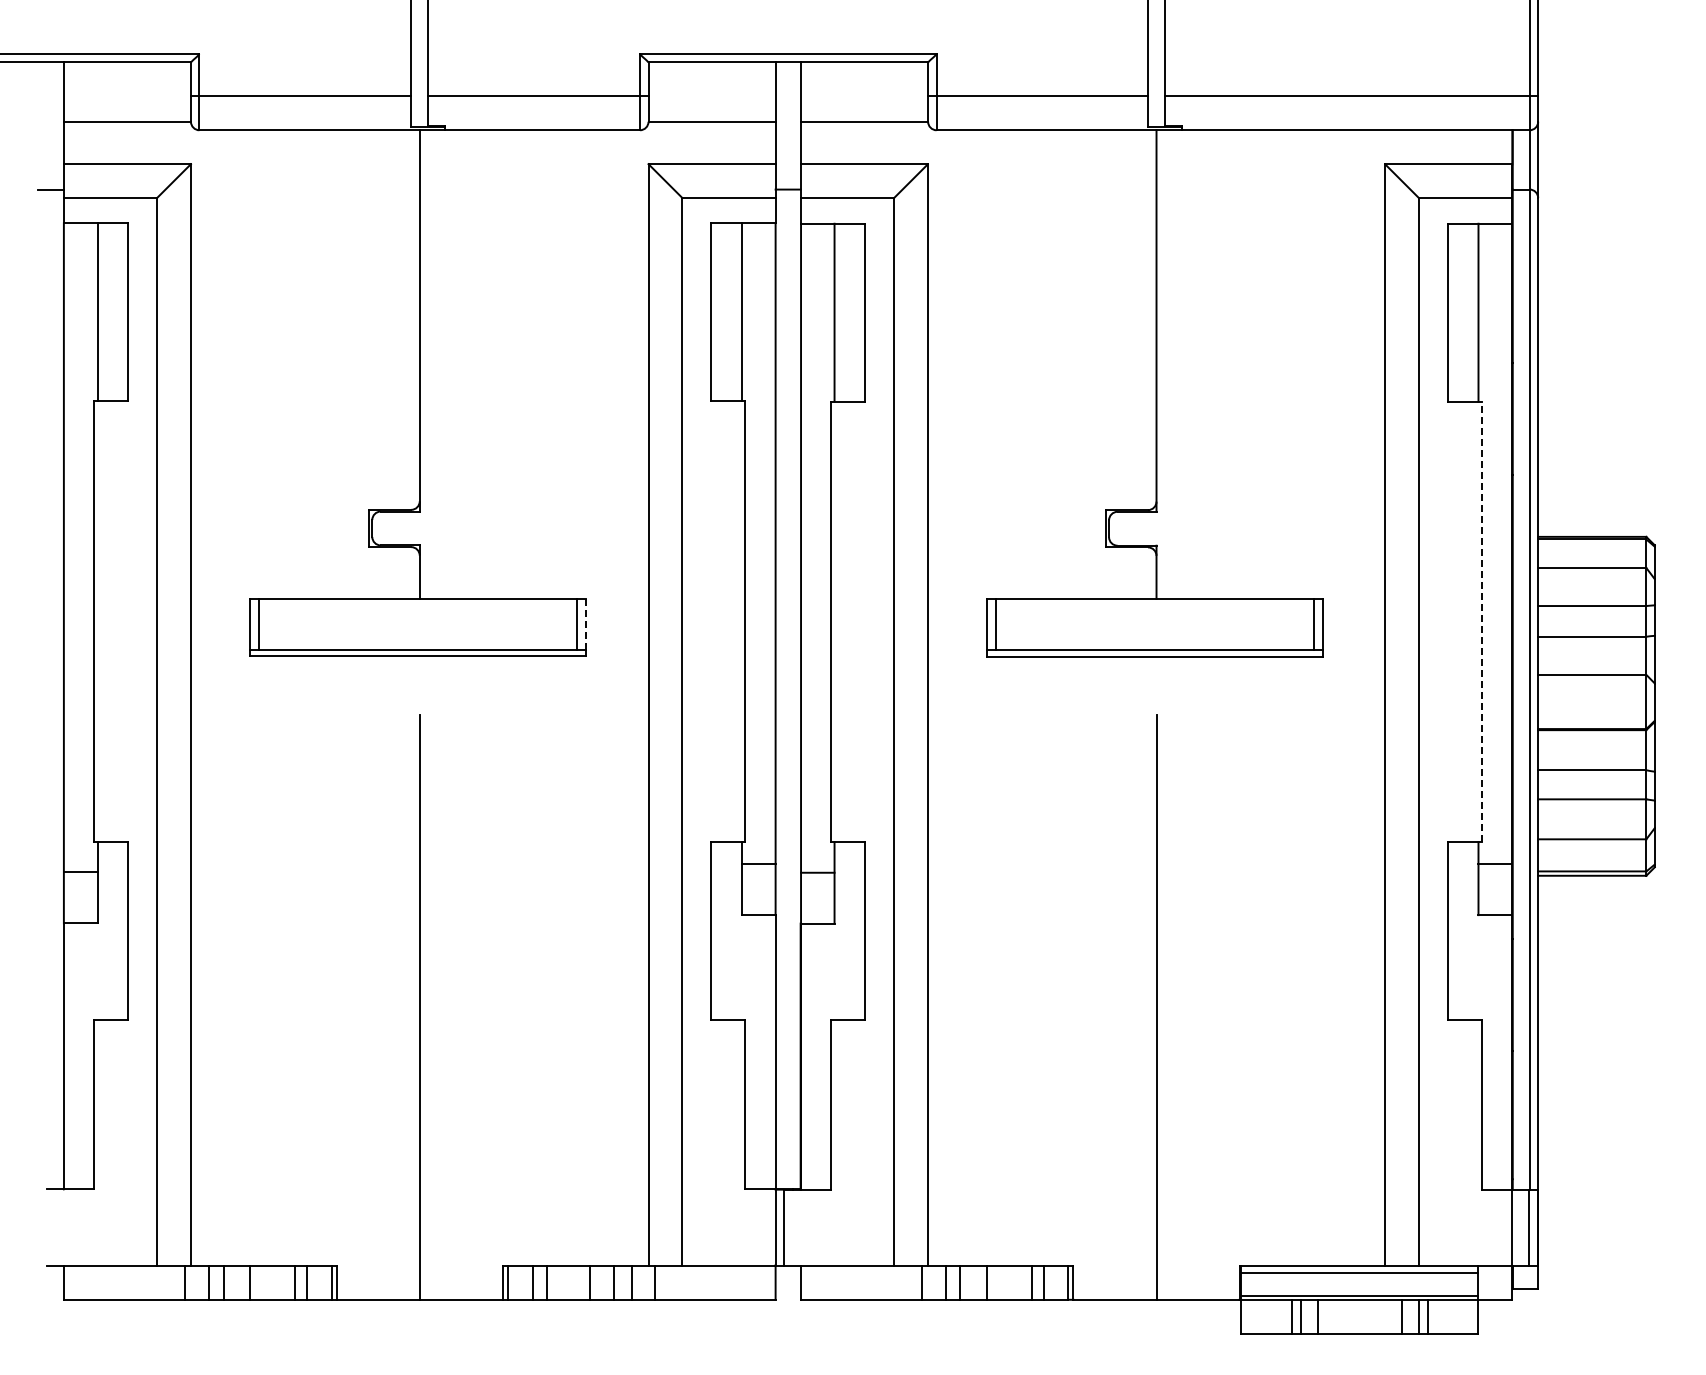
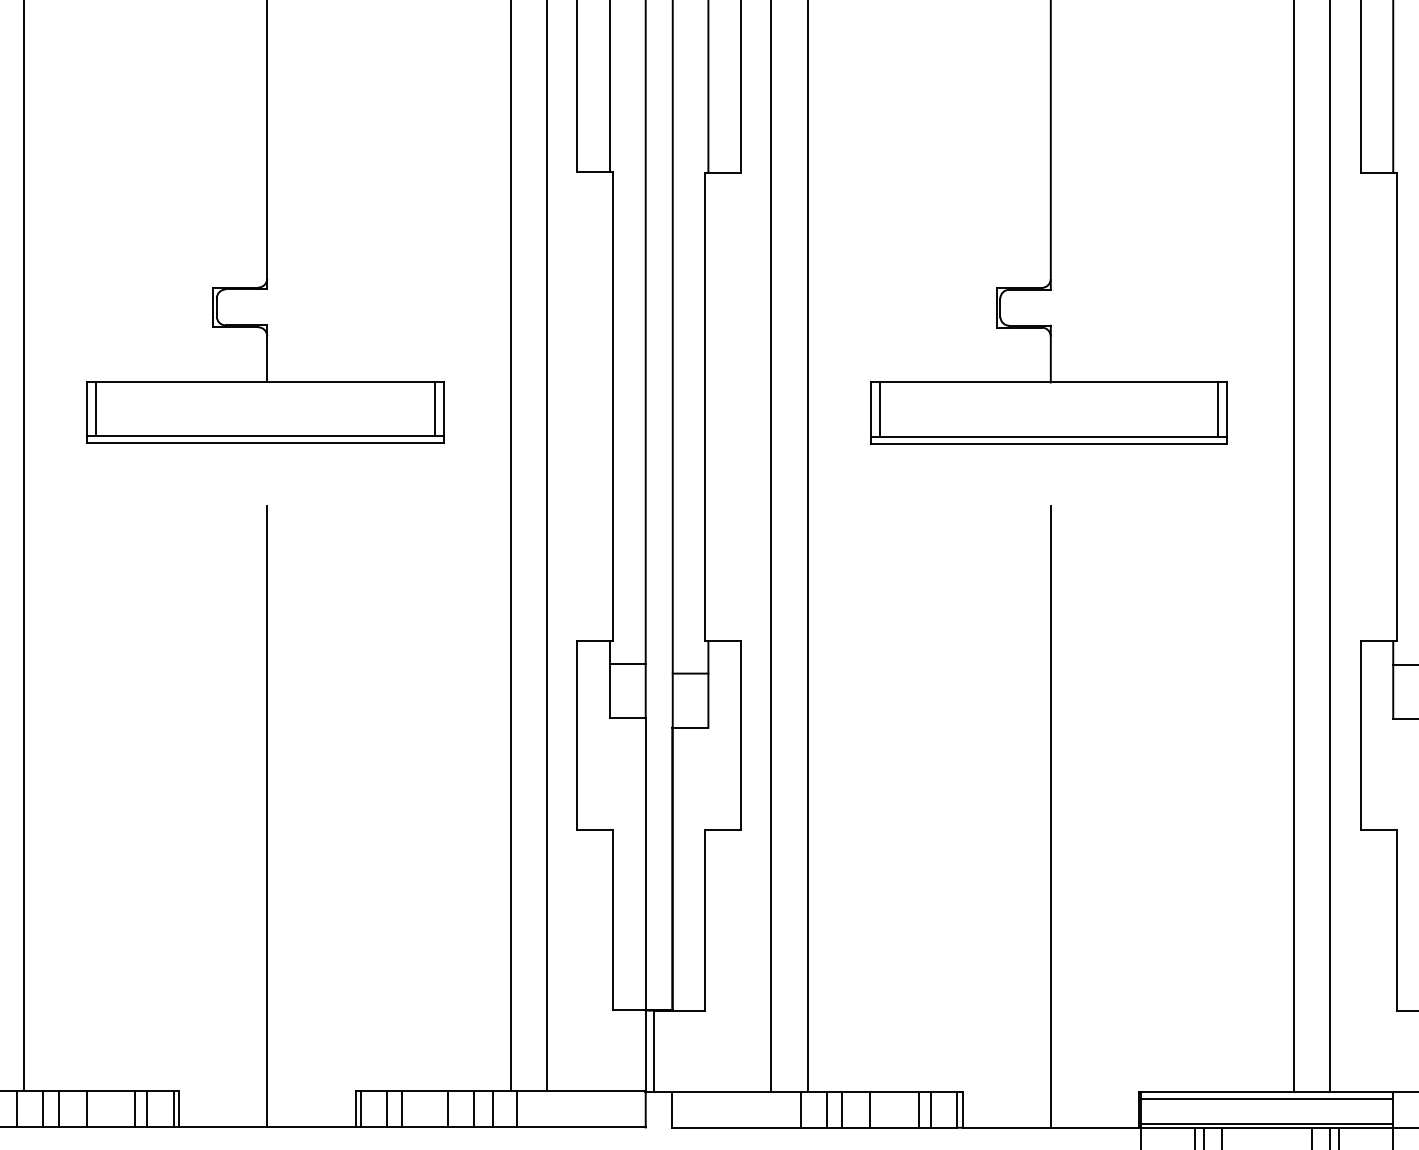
line: (1481, 621) -> (1396, 406), dashed -> solid
line: (585, 624) -> (443, 409), dashed -> solid

